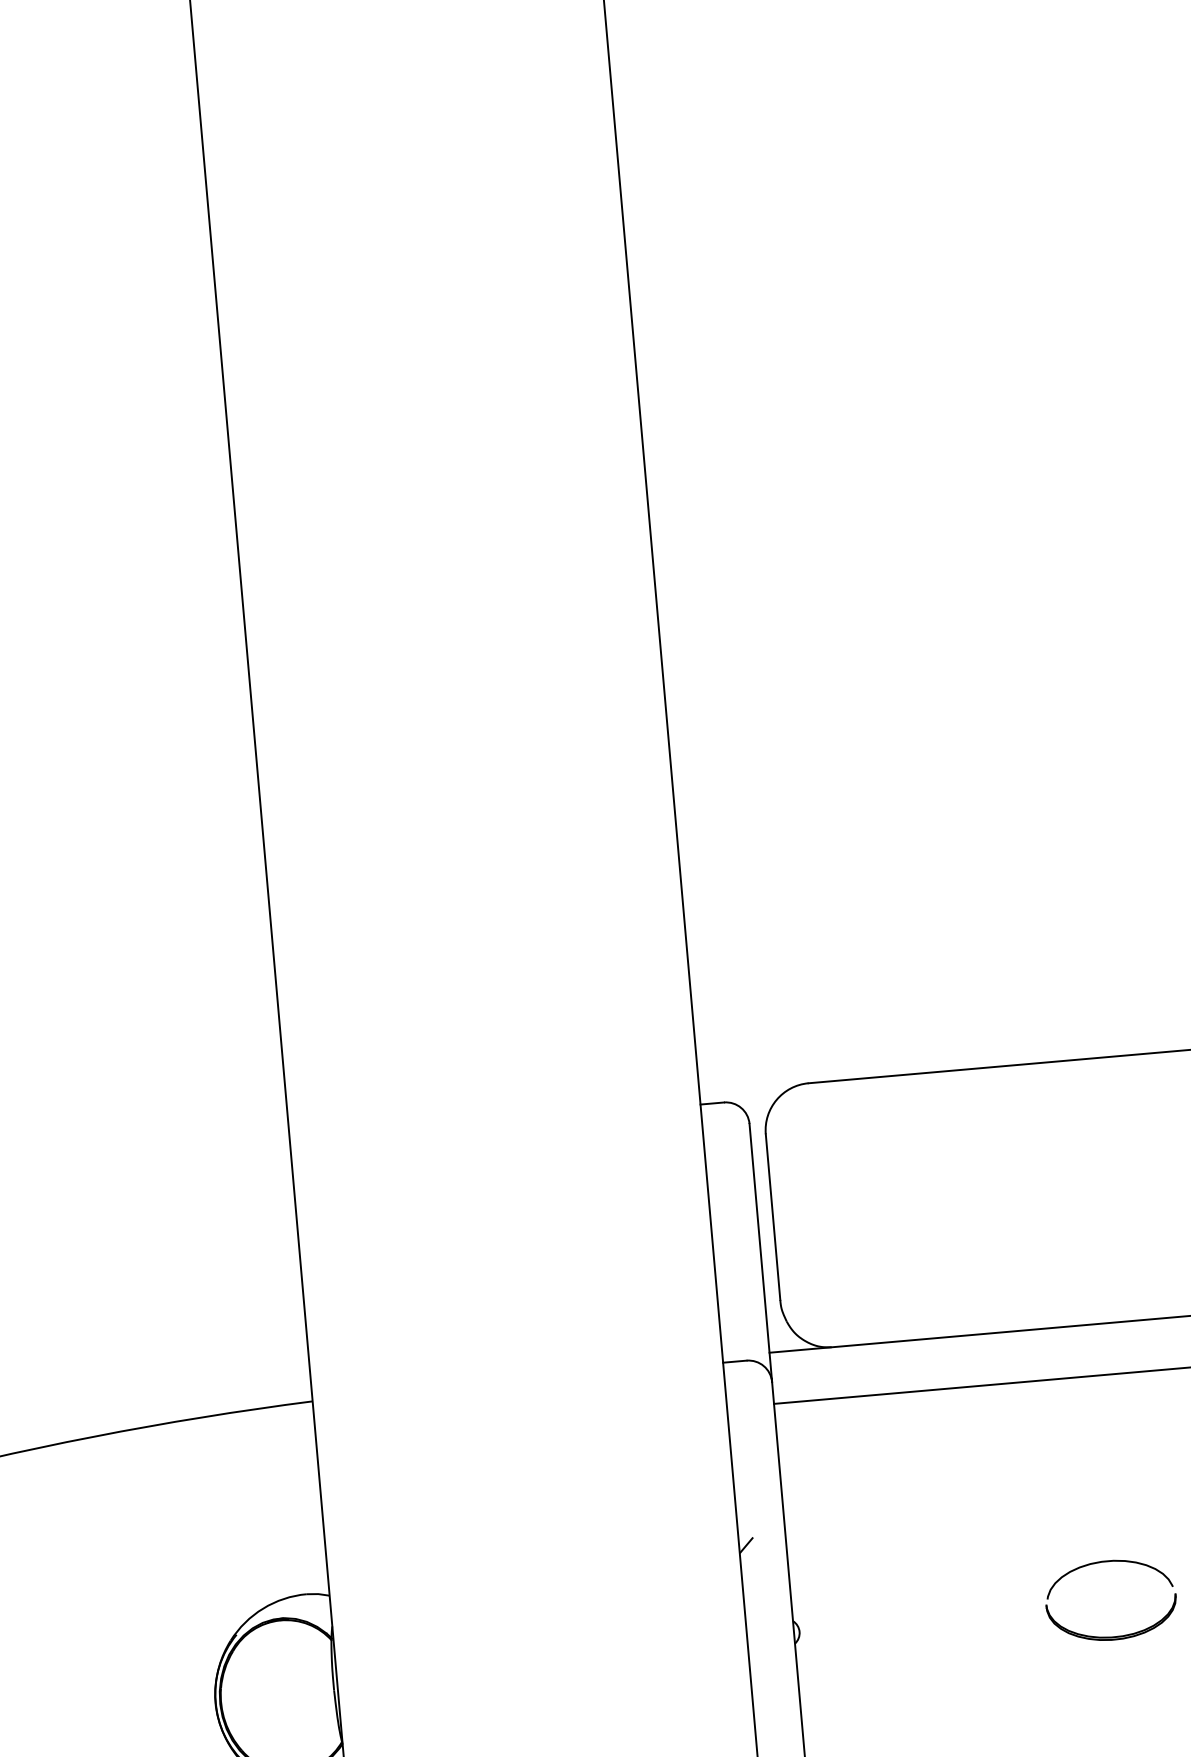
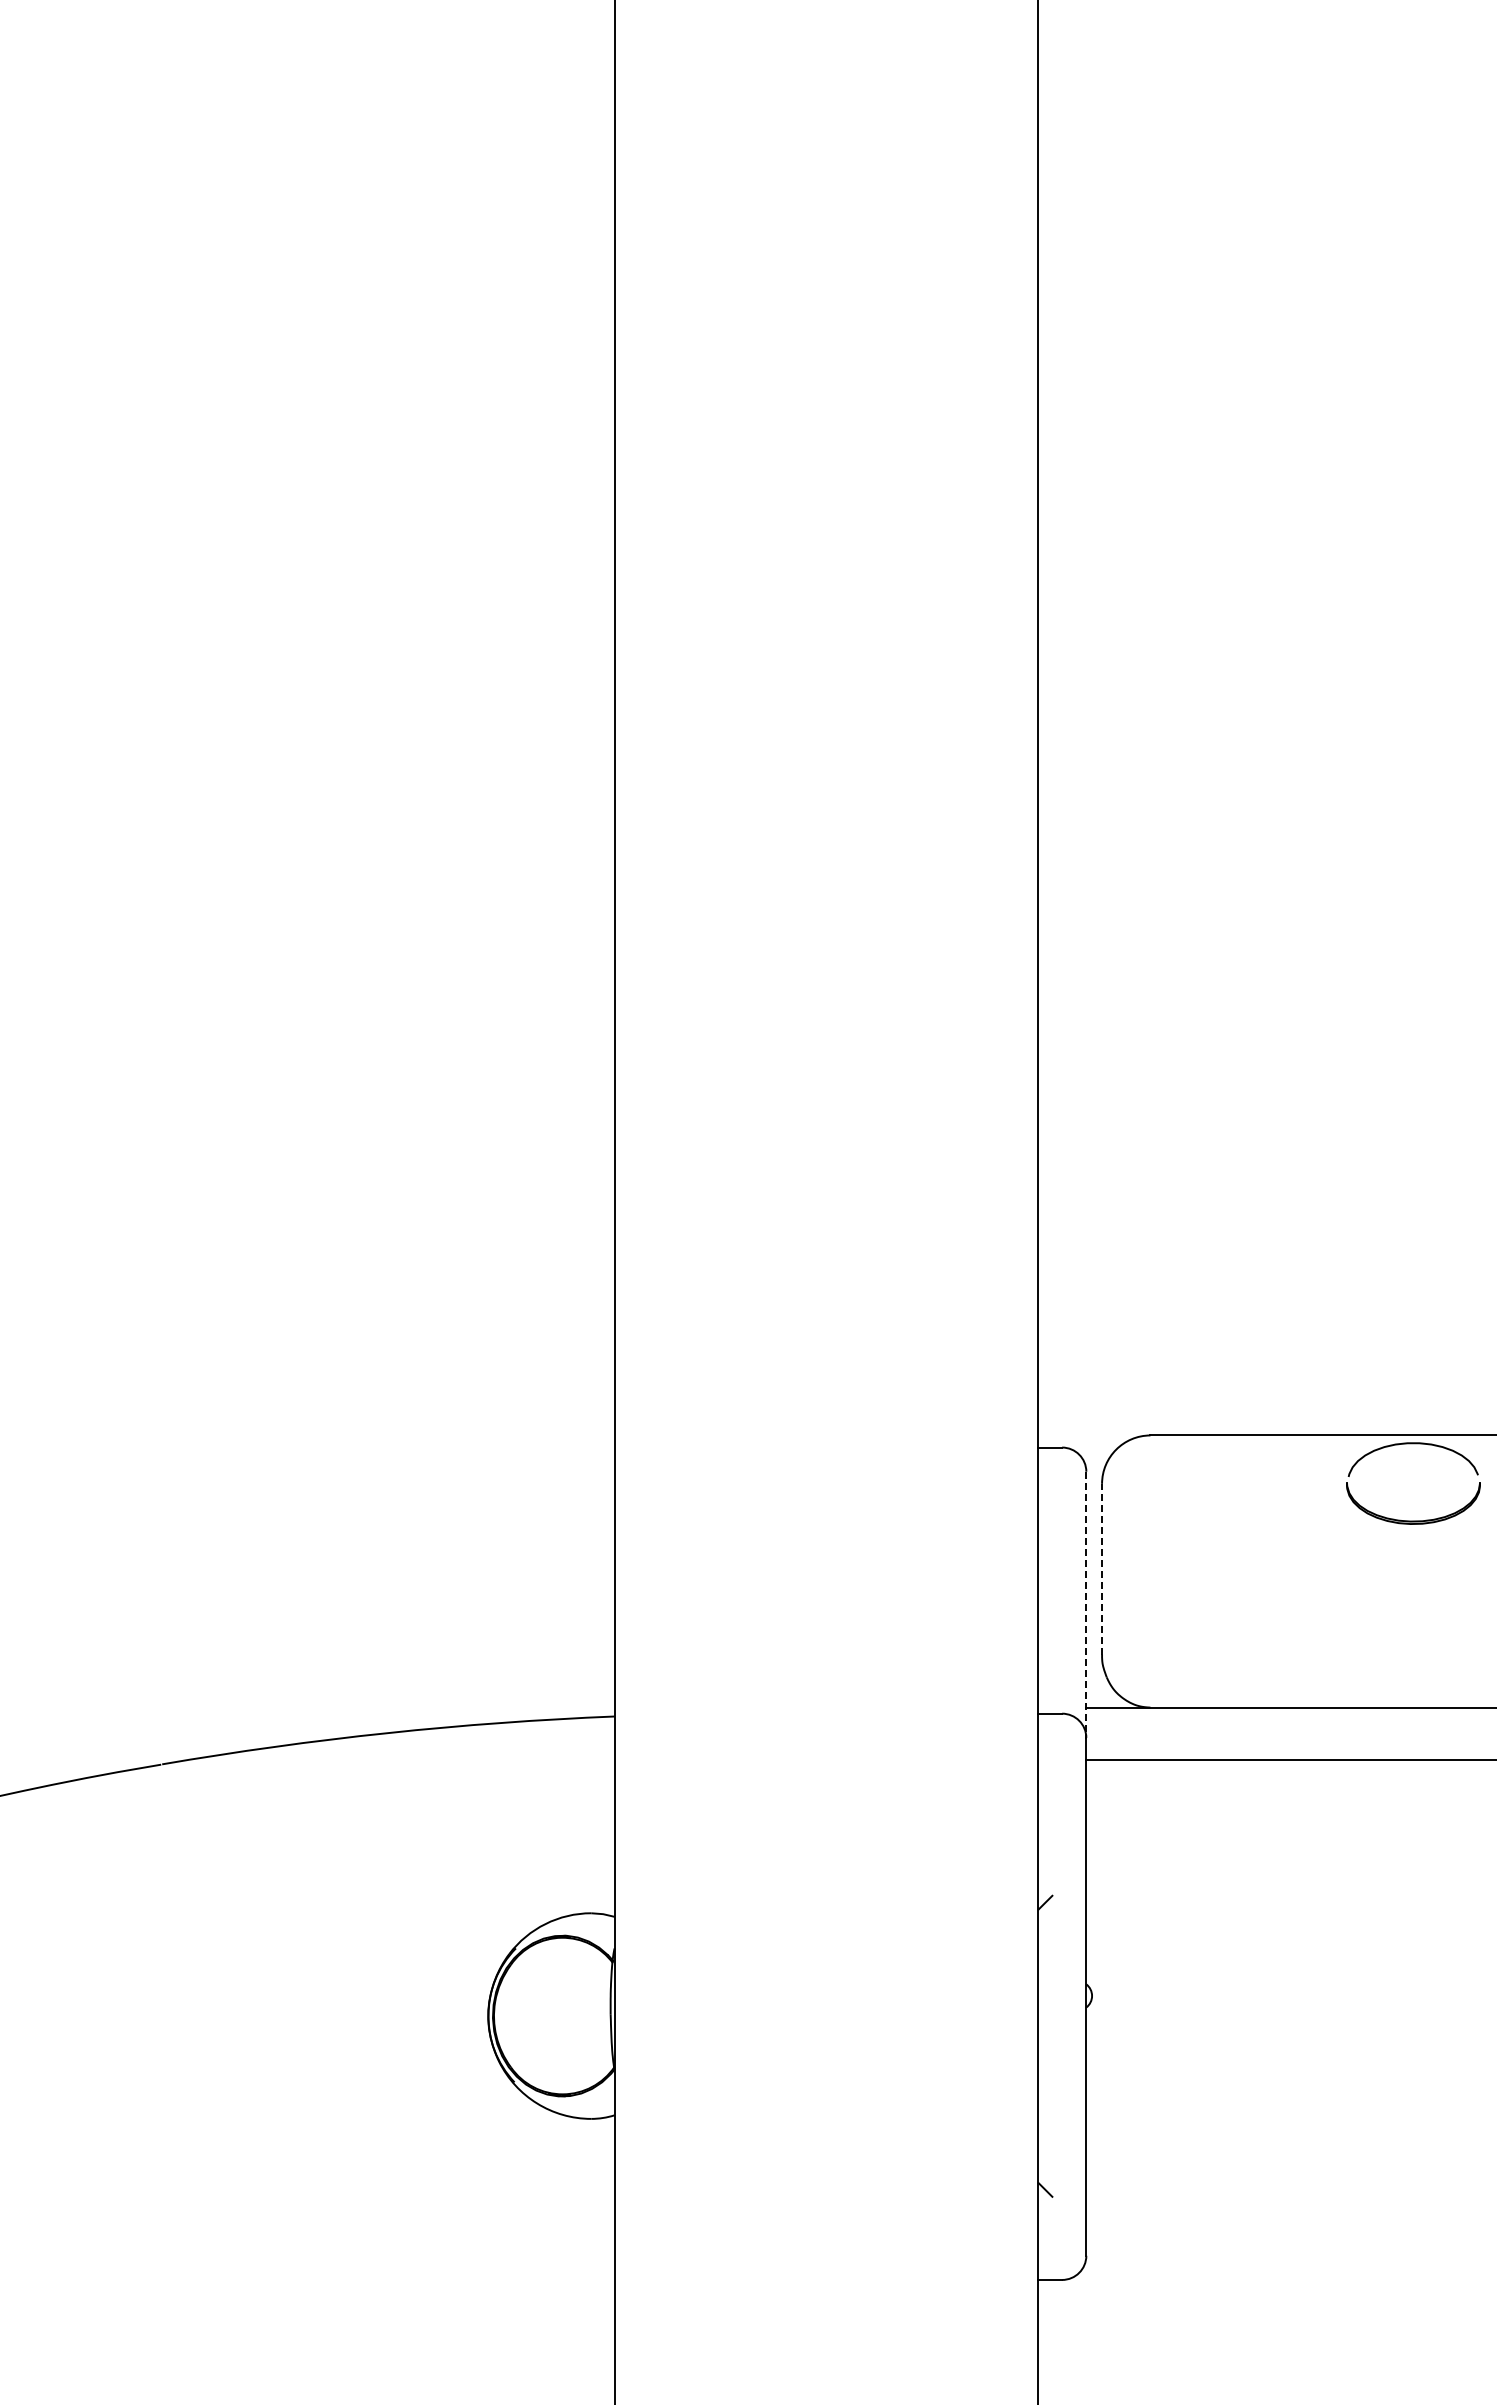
line: (773, 1216) -> (1102, 1568), solid -> dashed
line: (760, 1251) -> (1086, 1603), solid -> dashed
part: (1114, 1636) -> (1413, 1520), moved

